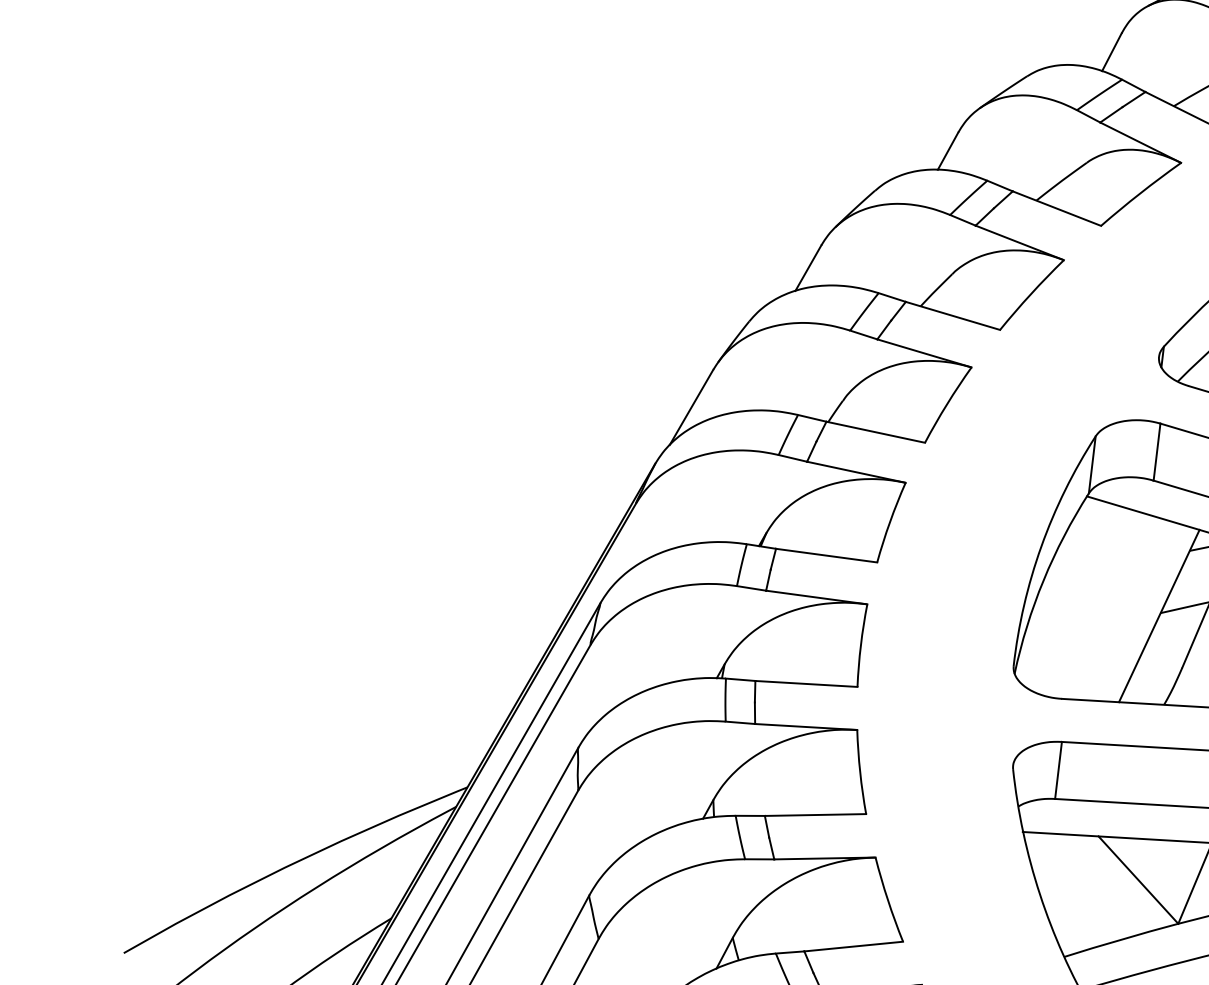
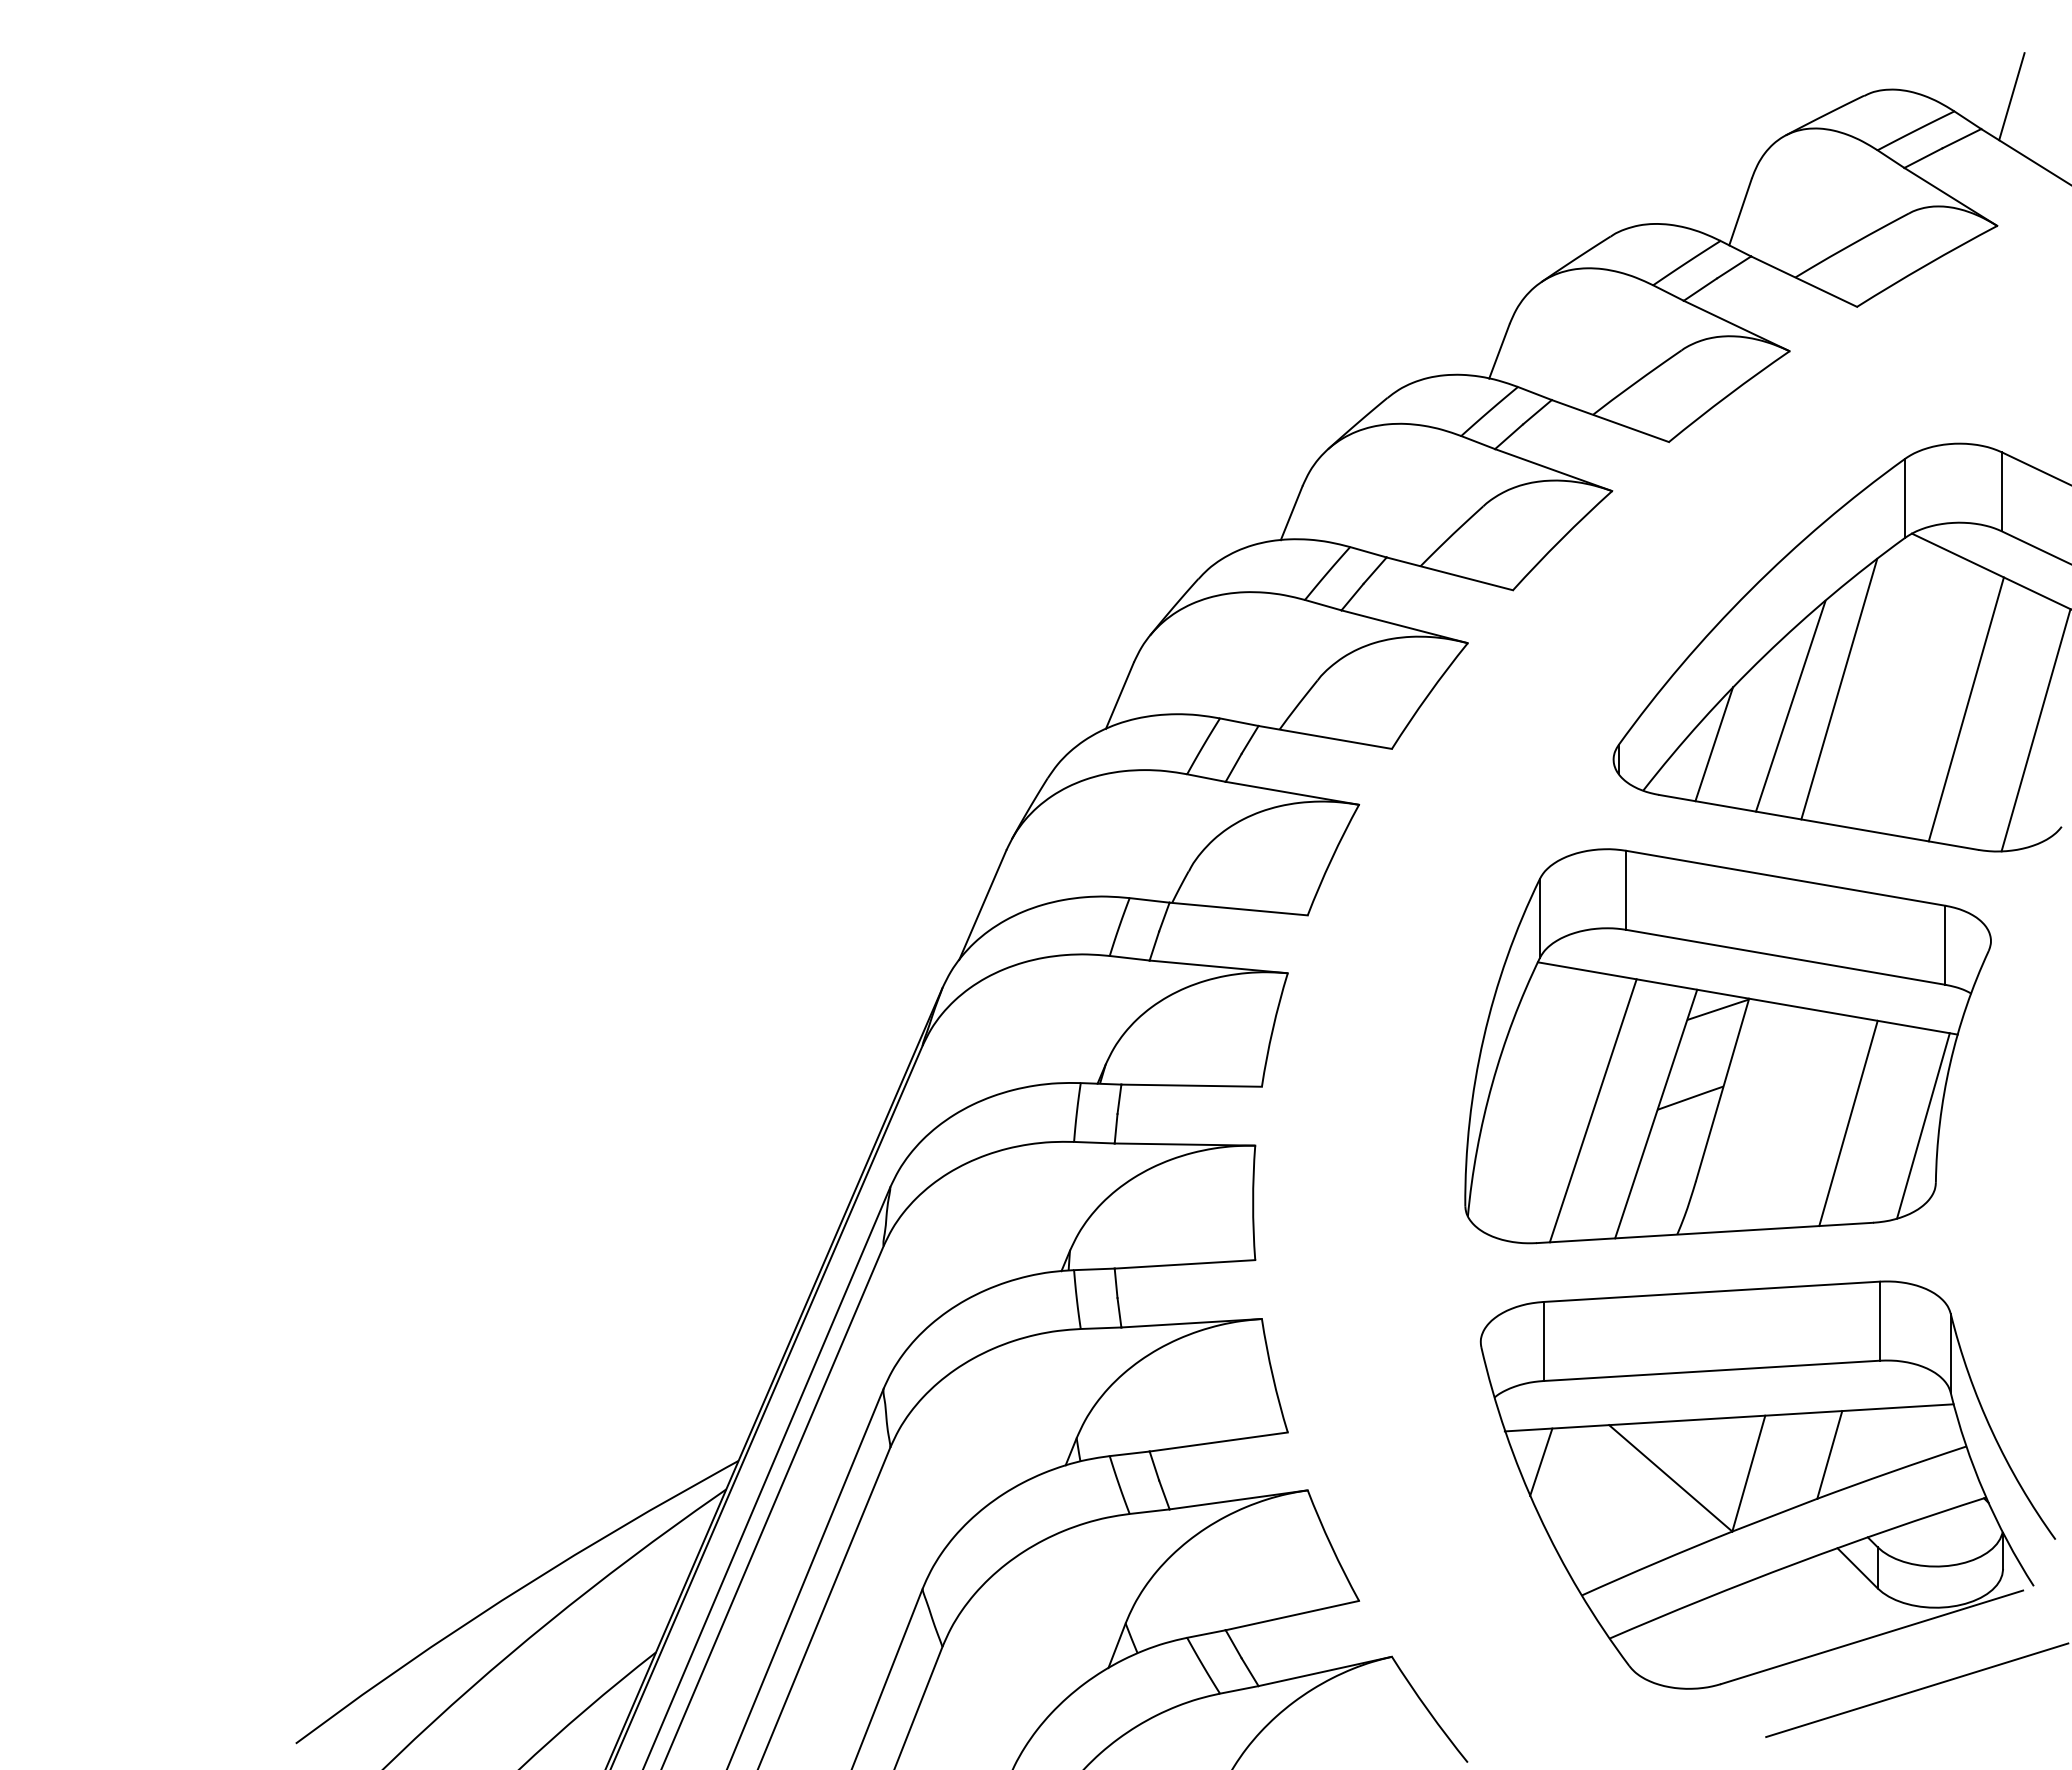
line: (1113, 608) -> (1592, 1110), added
line: (1046, 856) -> (1541, 1461), added

